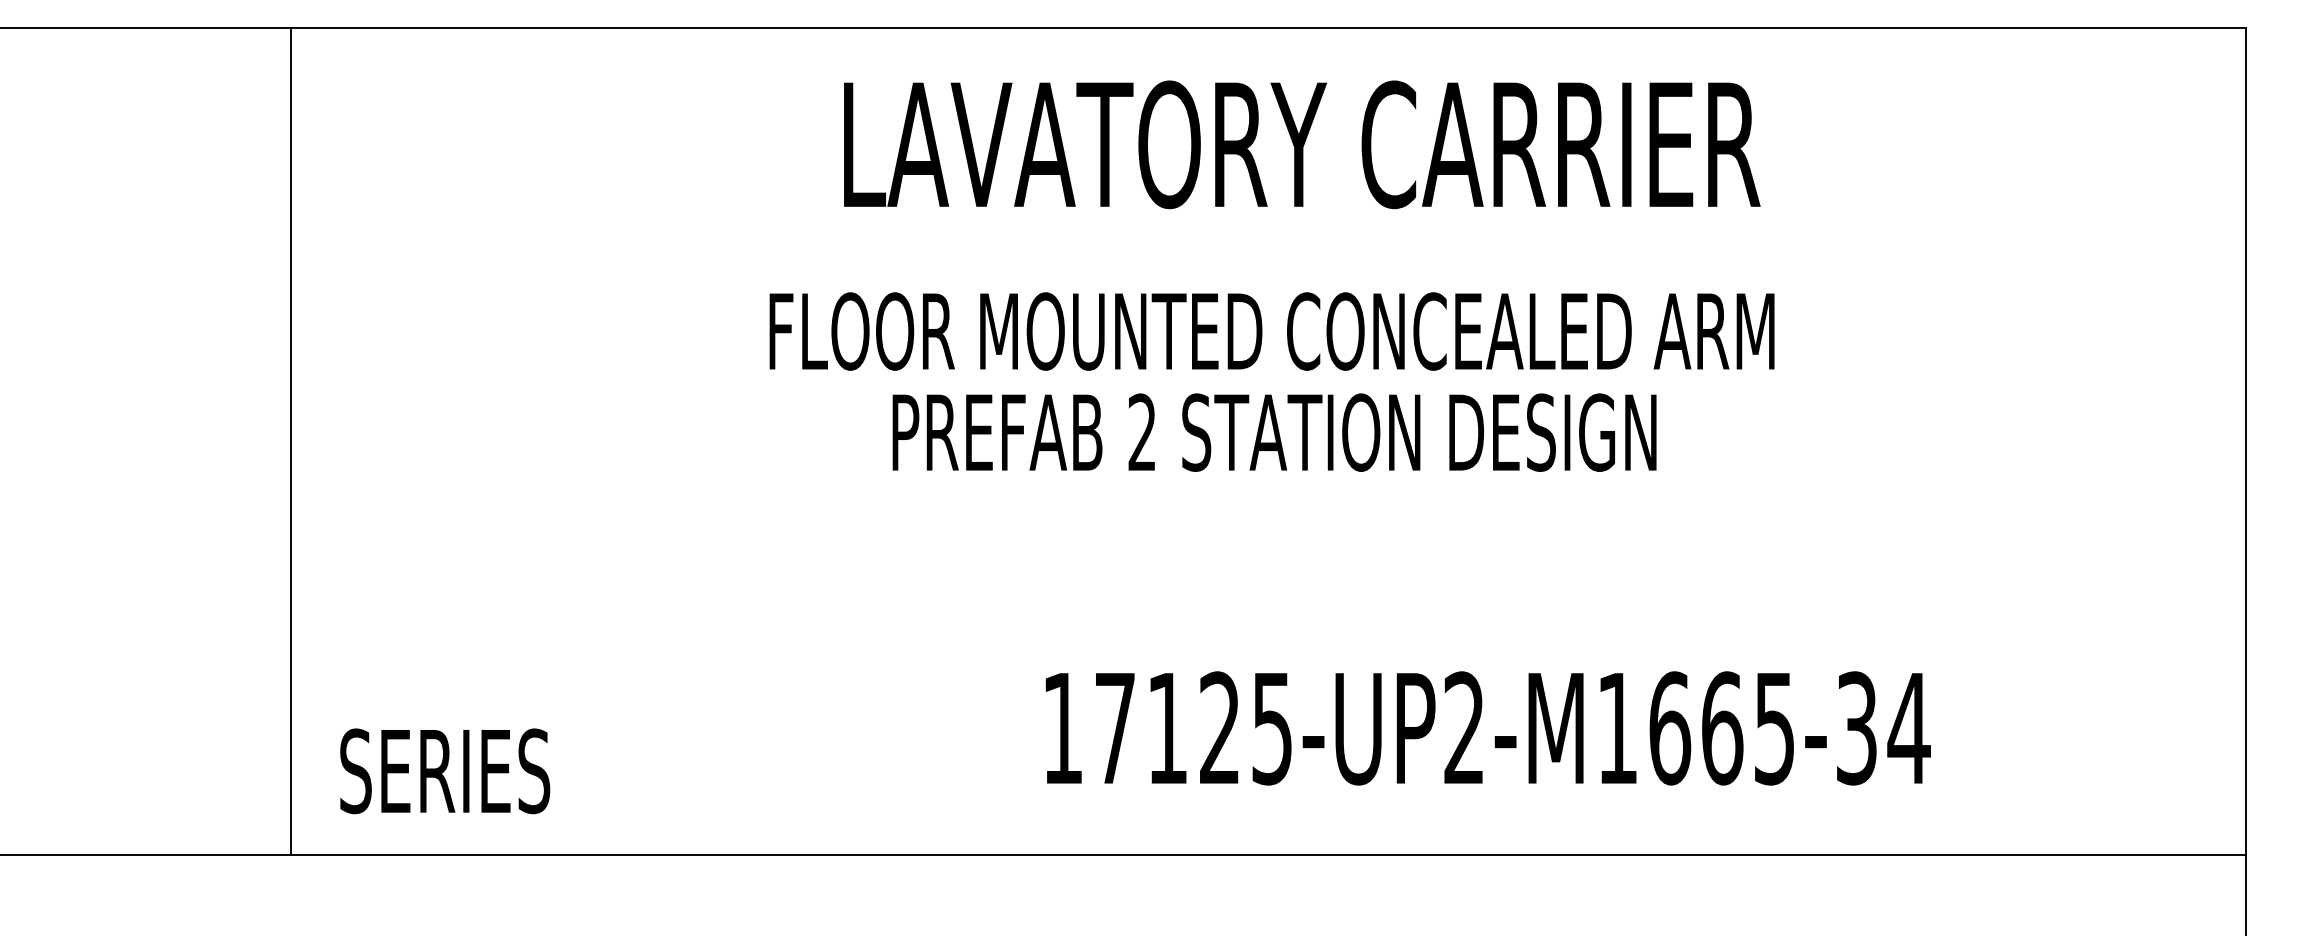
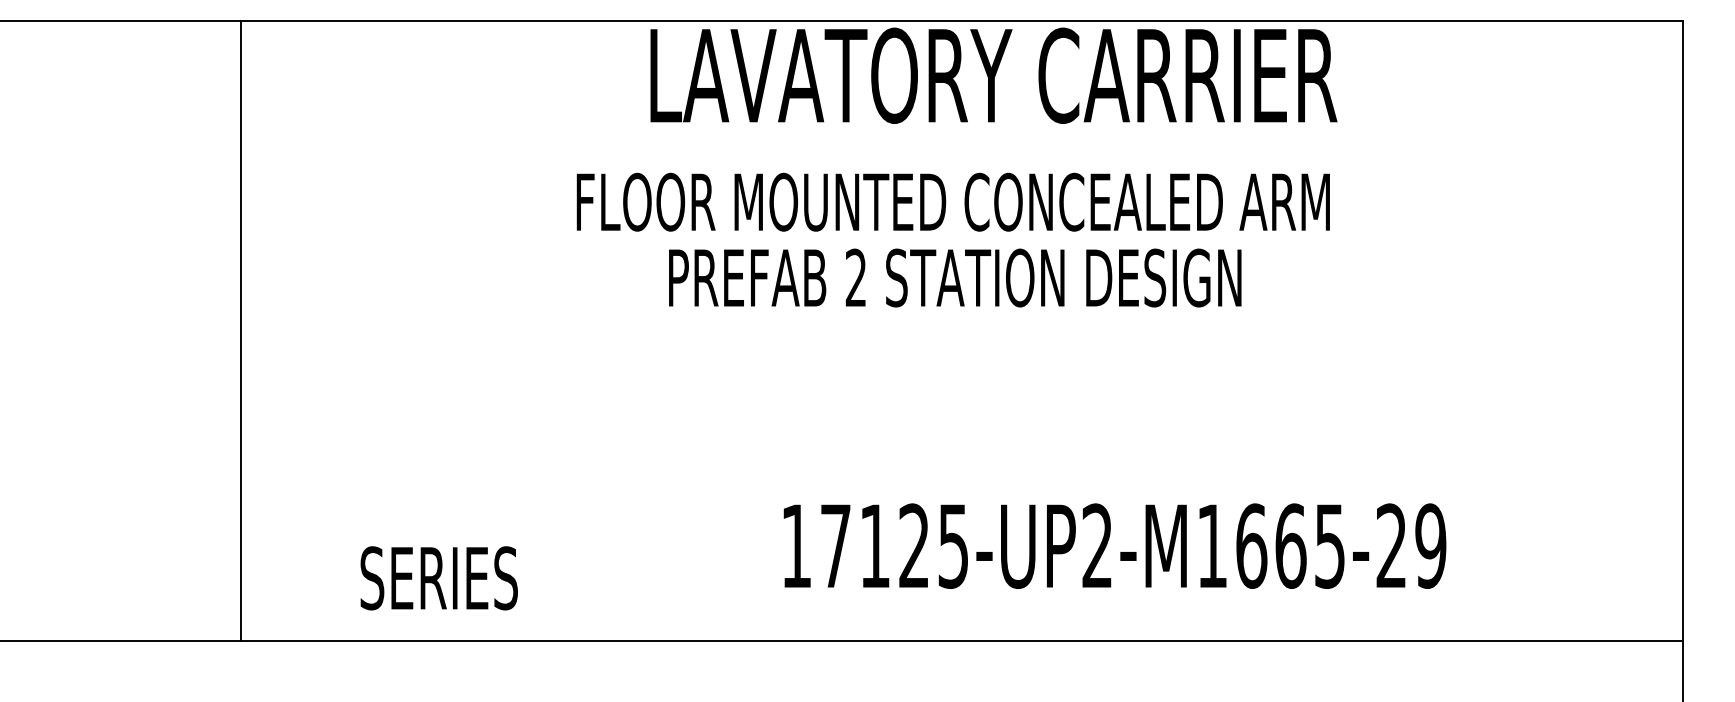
text: (1302, 144) -> (994, 75), moved
text: (1271, 381) -> (952, 239), moved
line: (291, 441) -> (241, 331), moved
text: (1883, 728) -> (1411, 546), 17125-UP2-M1665-34 -> 17125-UP2-M1665-29
text: (445, 771) -> (439, 578), moved

